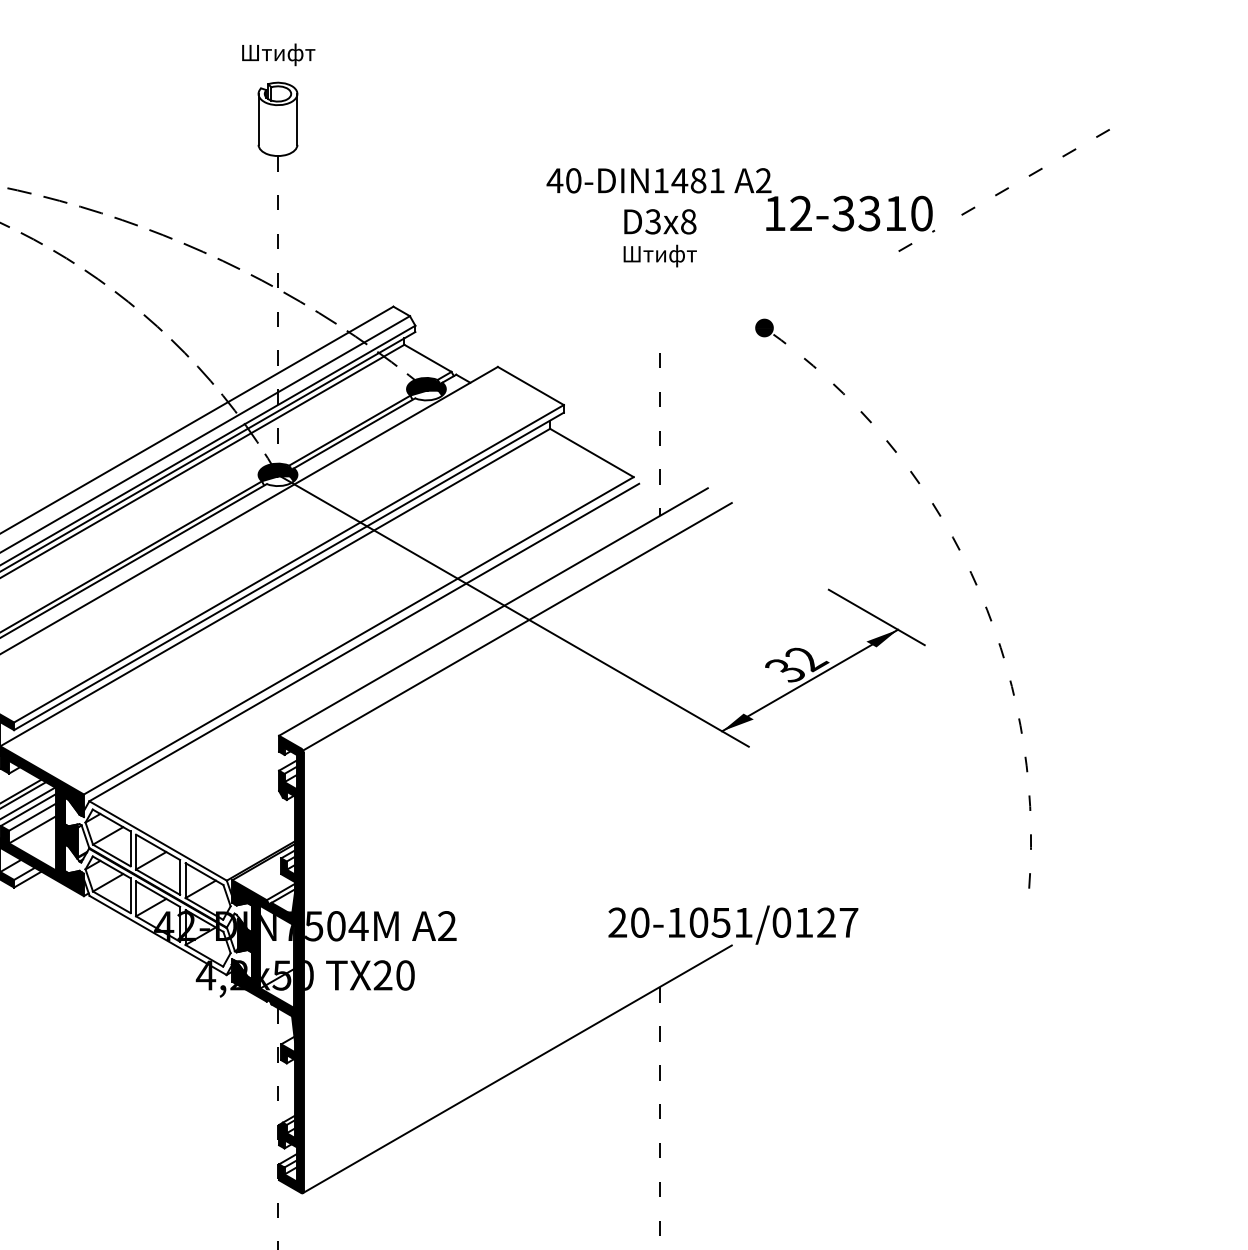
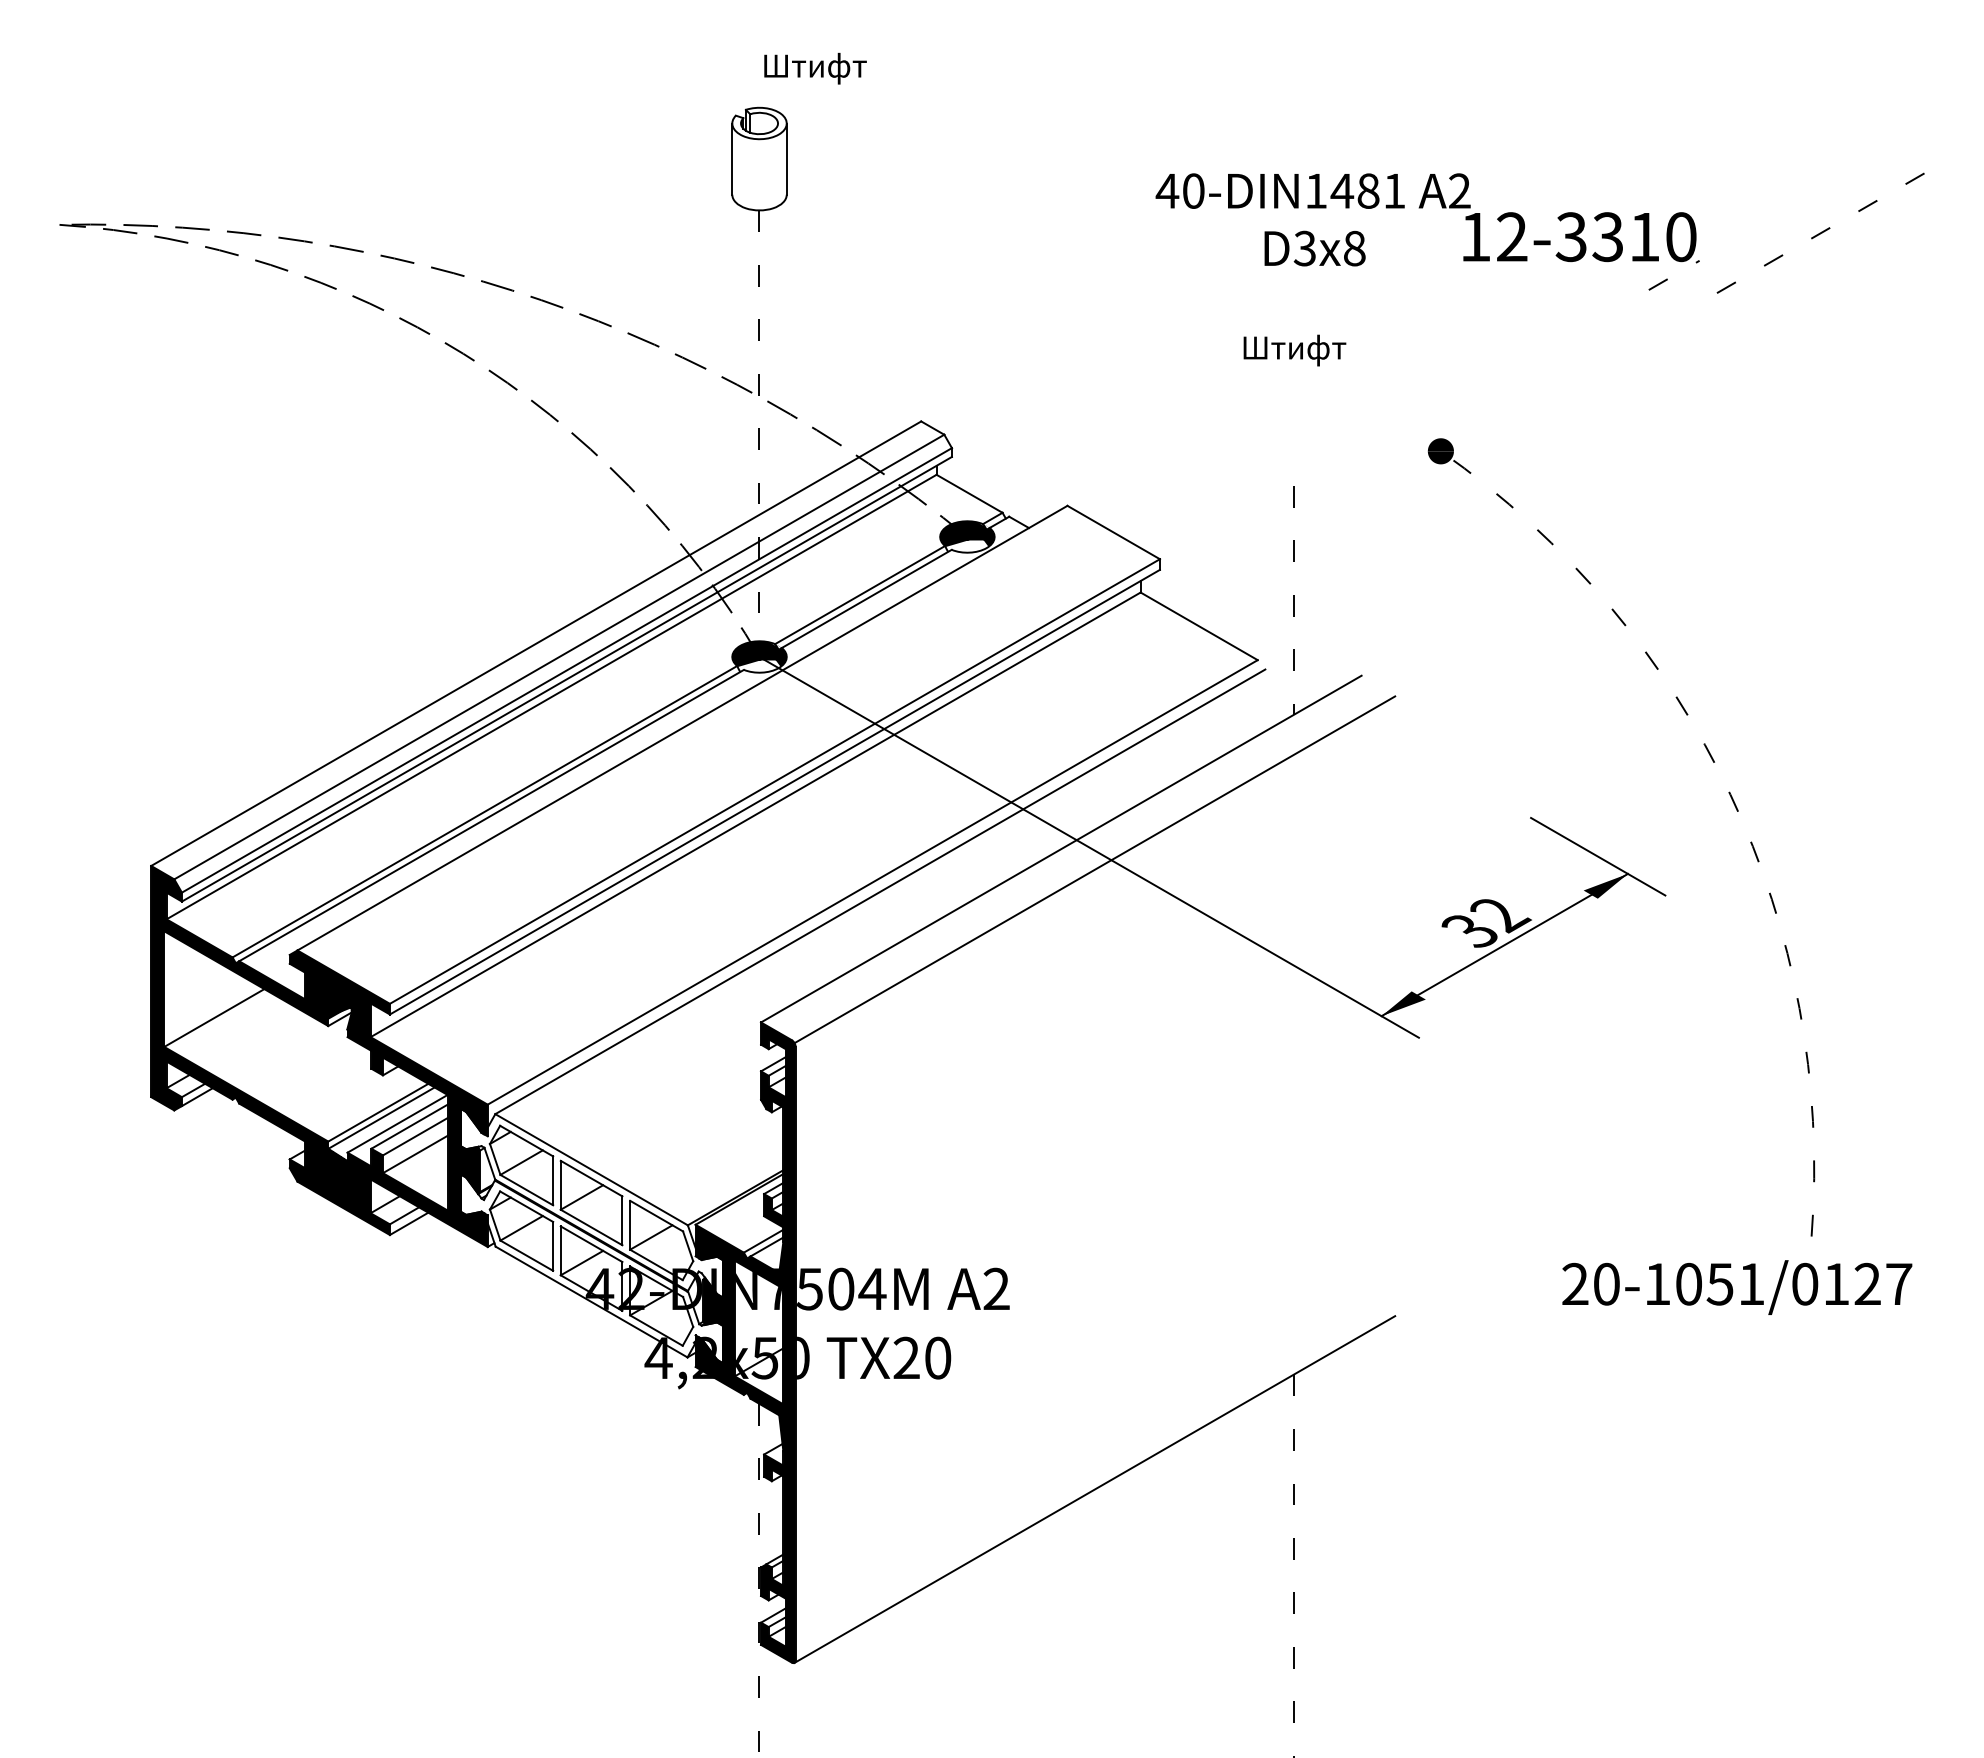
text: (278, 54) -> (815, 68), moved
part: (737, 193) -> (1422, 208), moved
text: (733, 925) -> (1737, 1287), moved

